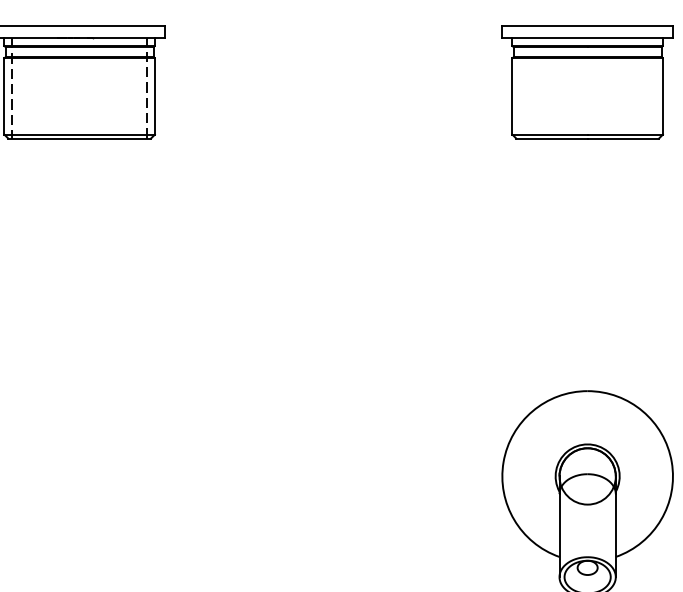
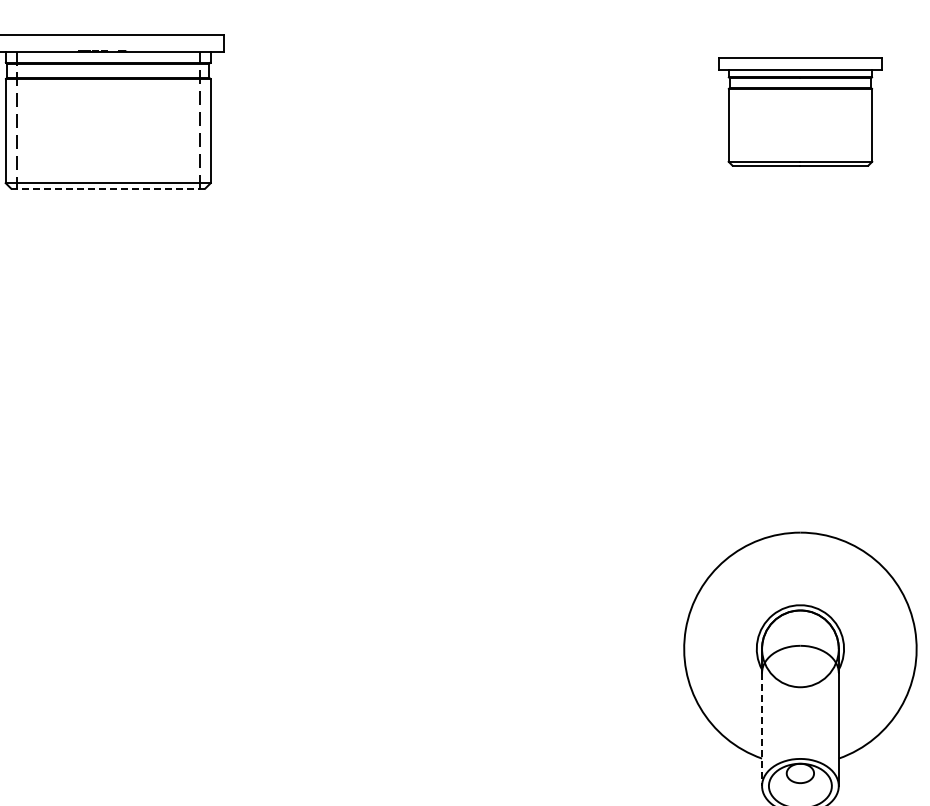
part: (587, 82) -> (800, 111), size x0.7
line: (79, 138) -> (107, 188), solid -> dashed
line: (559, 535) -> (762, 729), solid -> dashed

